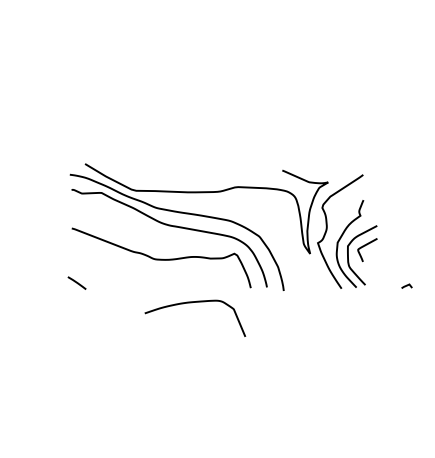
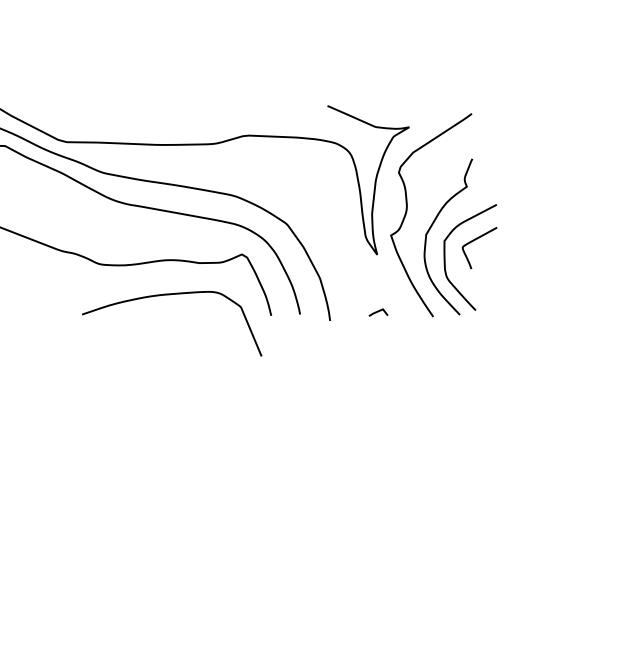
line: (406, 285) -> (377, 311), moved
curve: (192, 303) -> (167, 296), moved

